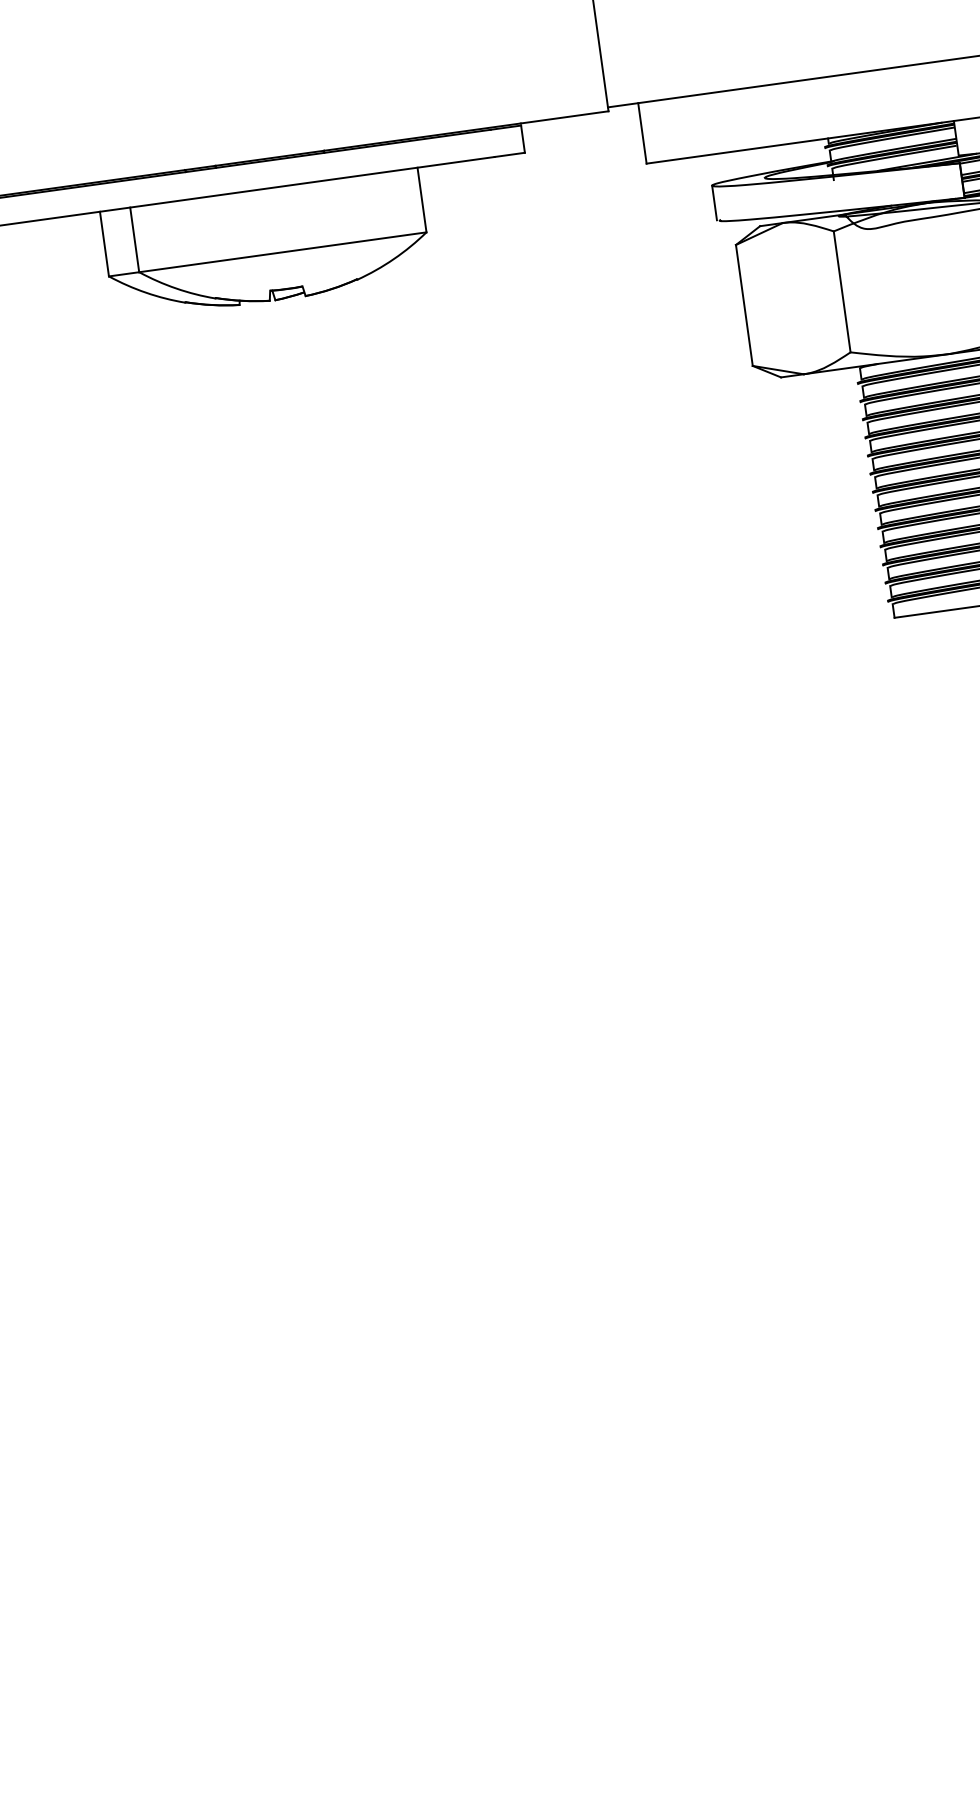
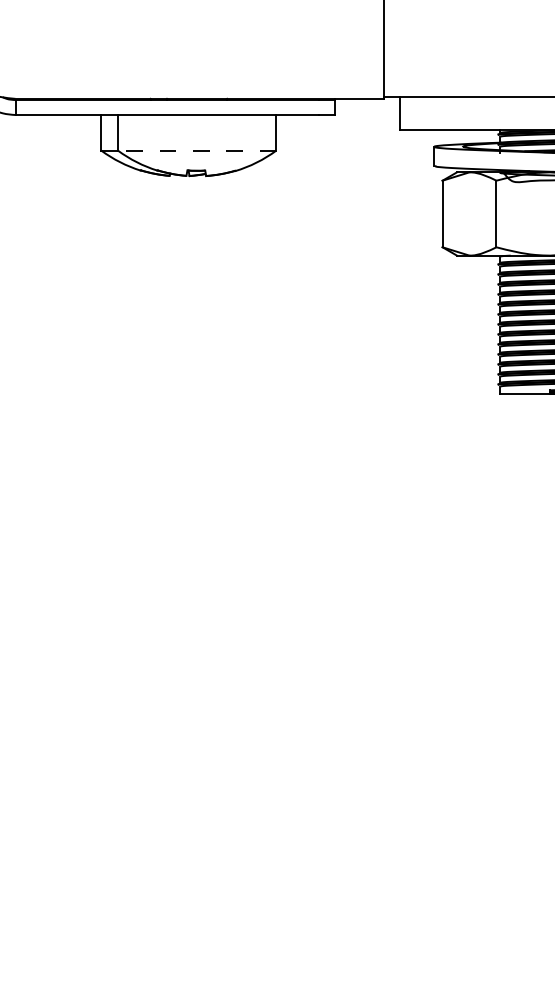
line: (281, 252) -> (196, 150), solid -> dashed

